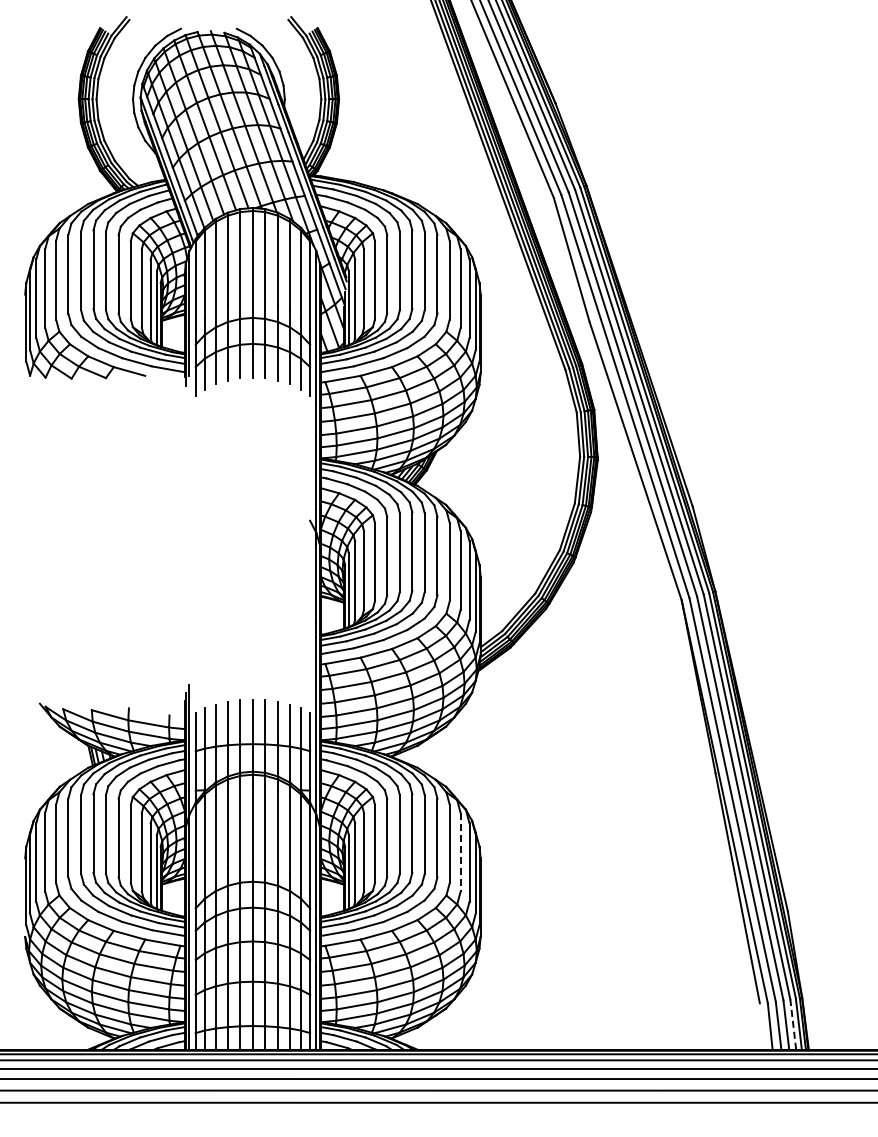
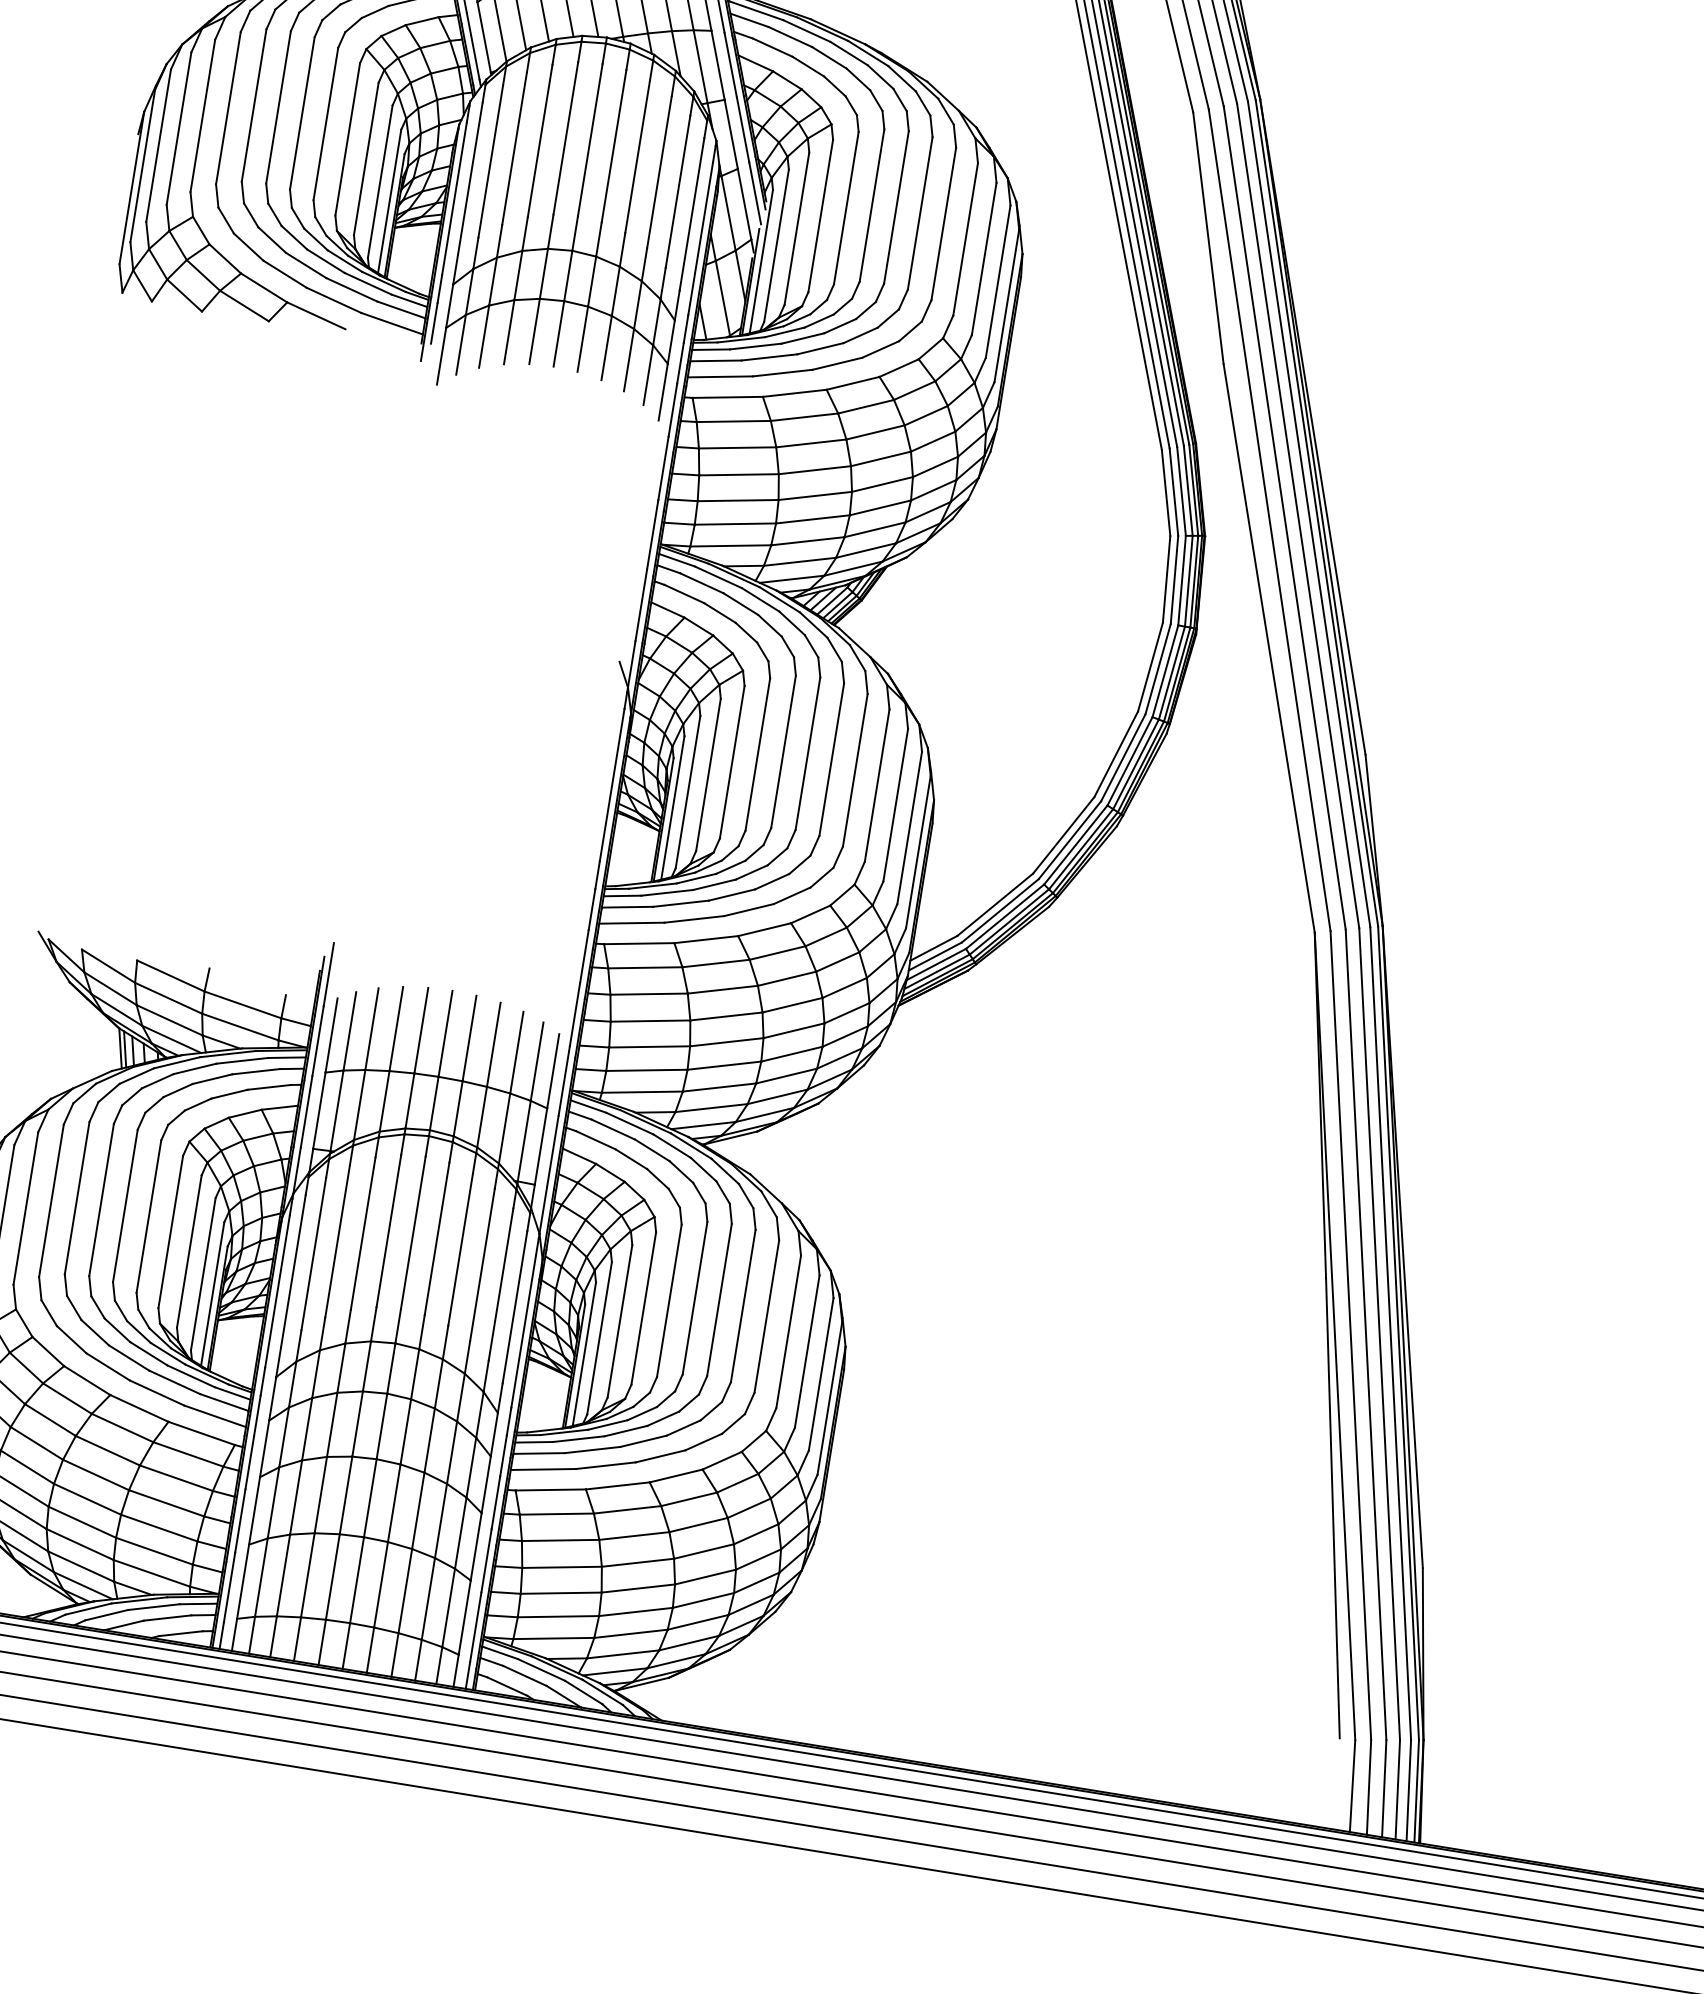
line: (460, 852) -> (806, 1351), dashed -> solid
line: (793, 1024) -> (1398, 1789), dashed -> solid

